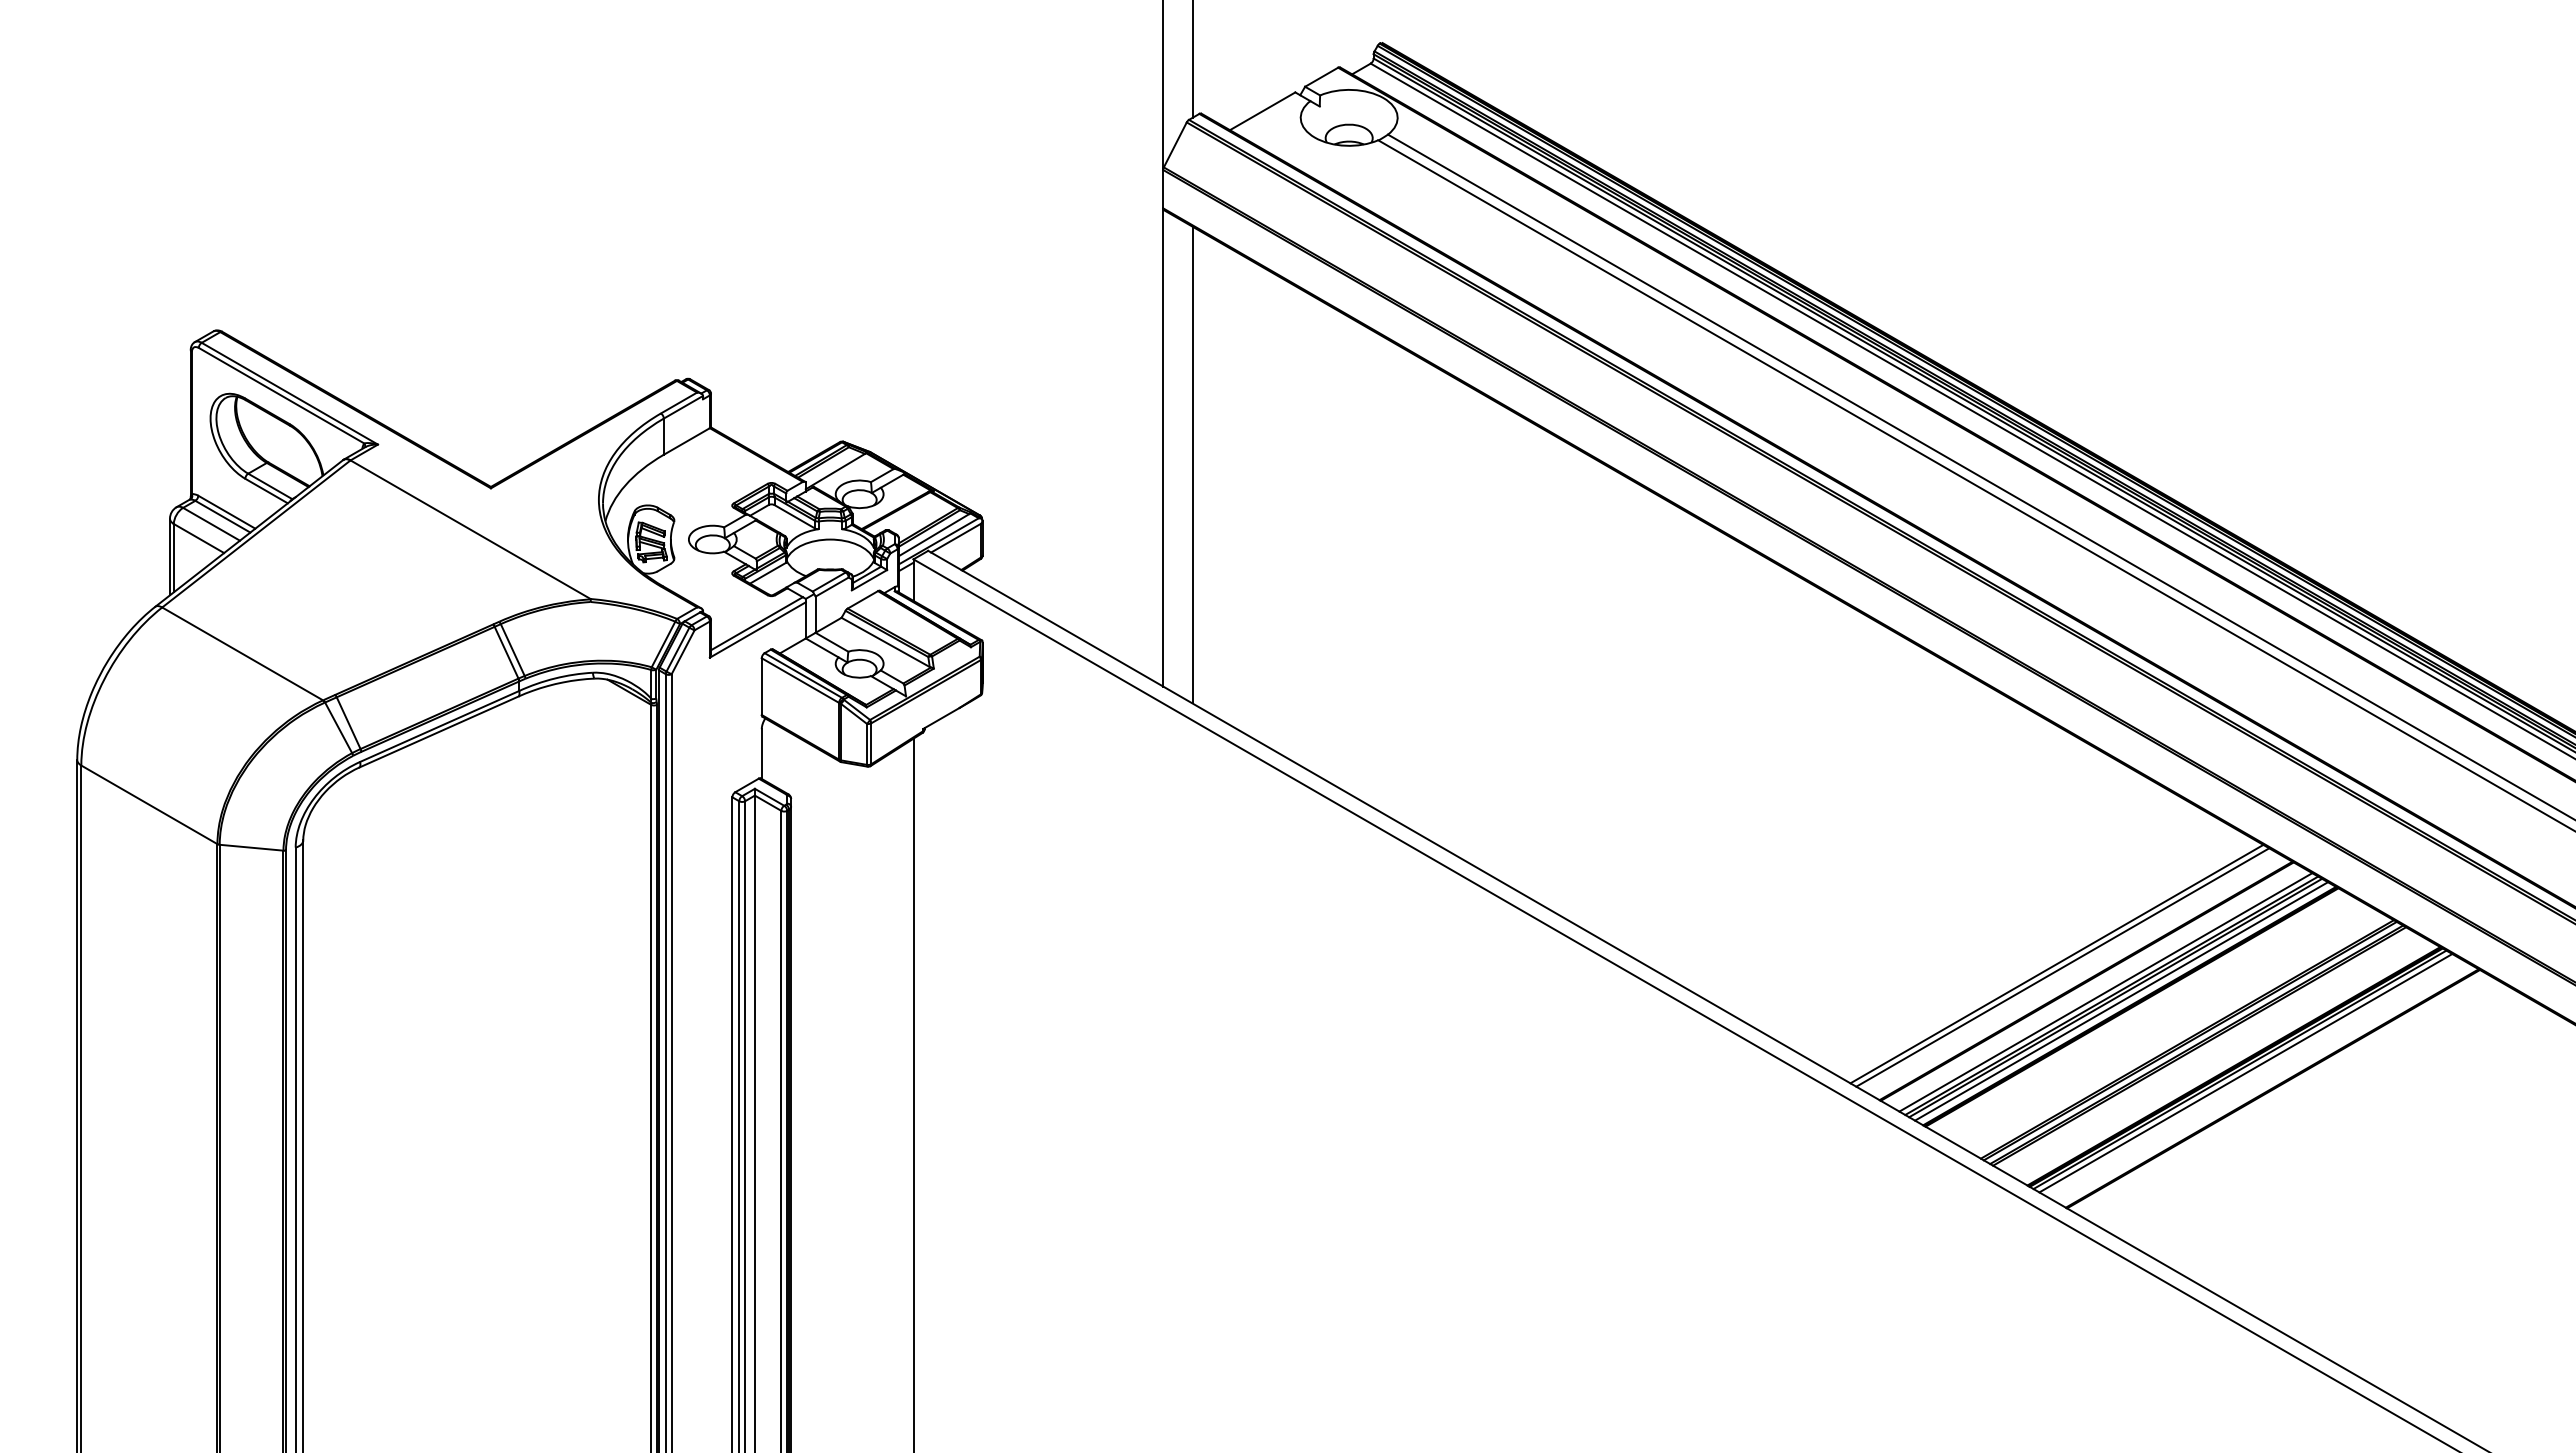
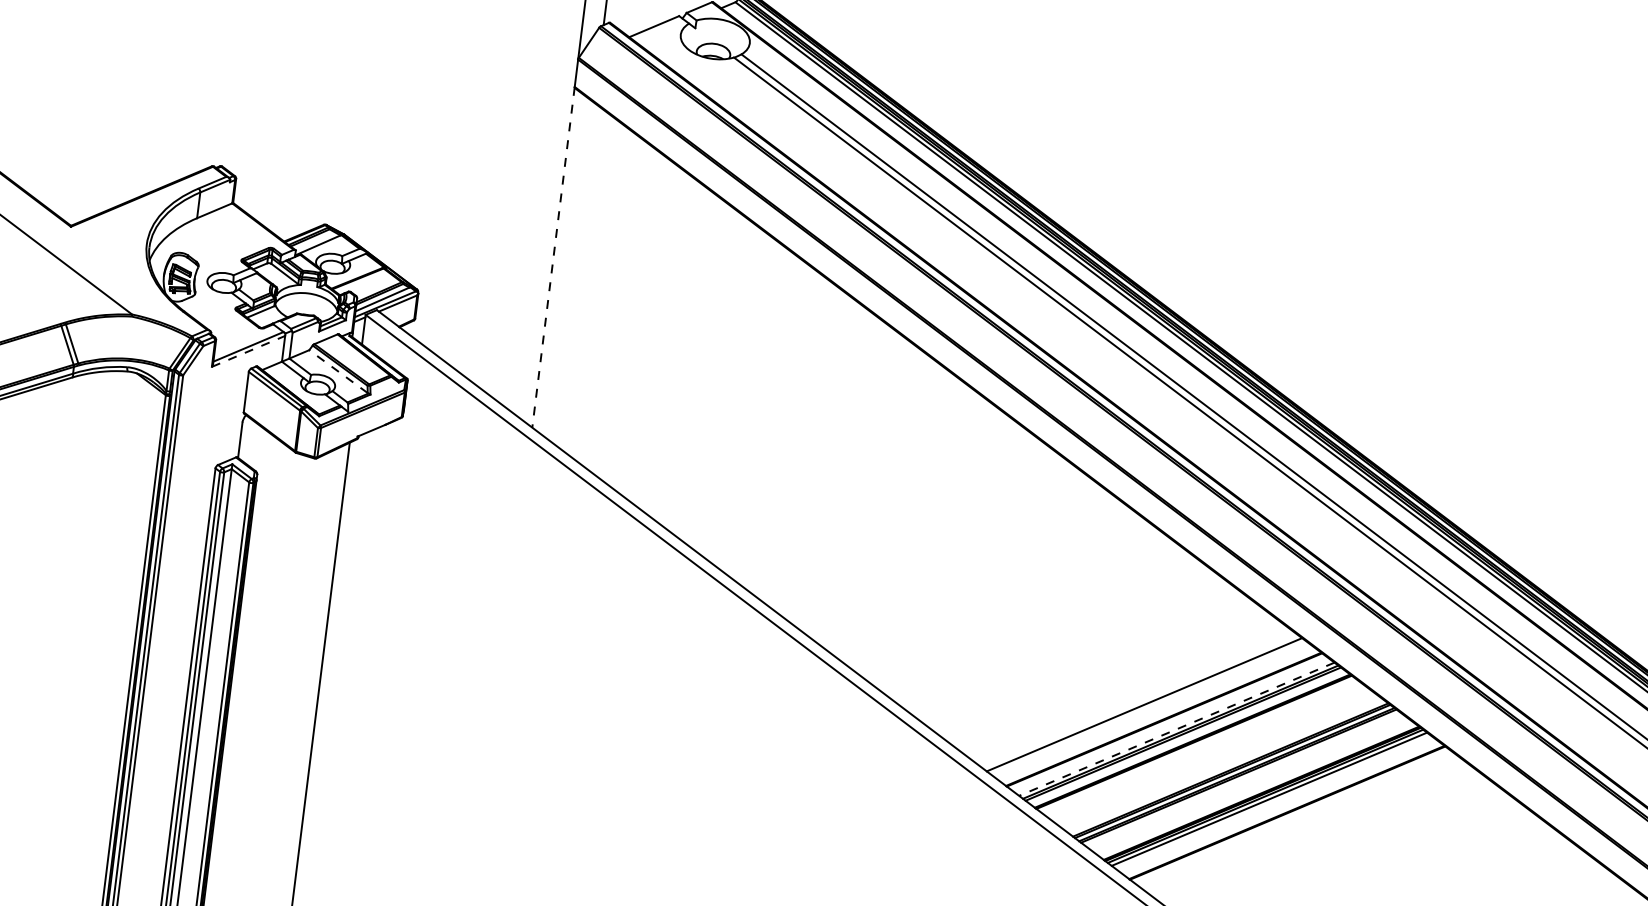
line: (1163, 447) -> (553, 257), solid -> dashed
line: (1192, 464) -> (572, 272), removed
line: (758, 629) -> (249, 351), solid -> dashed
line: (885, 642) -> (338, 371), solid -> dashed
line: (2062, 967) -> (1148, 707), removed
line: (2105, 992) -> (1176, 729), solid -> dashed
line: (2121, 1001) -> (1187, 737), removed

